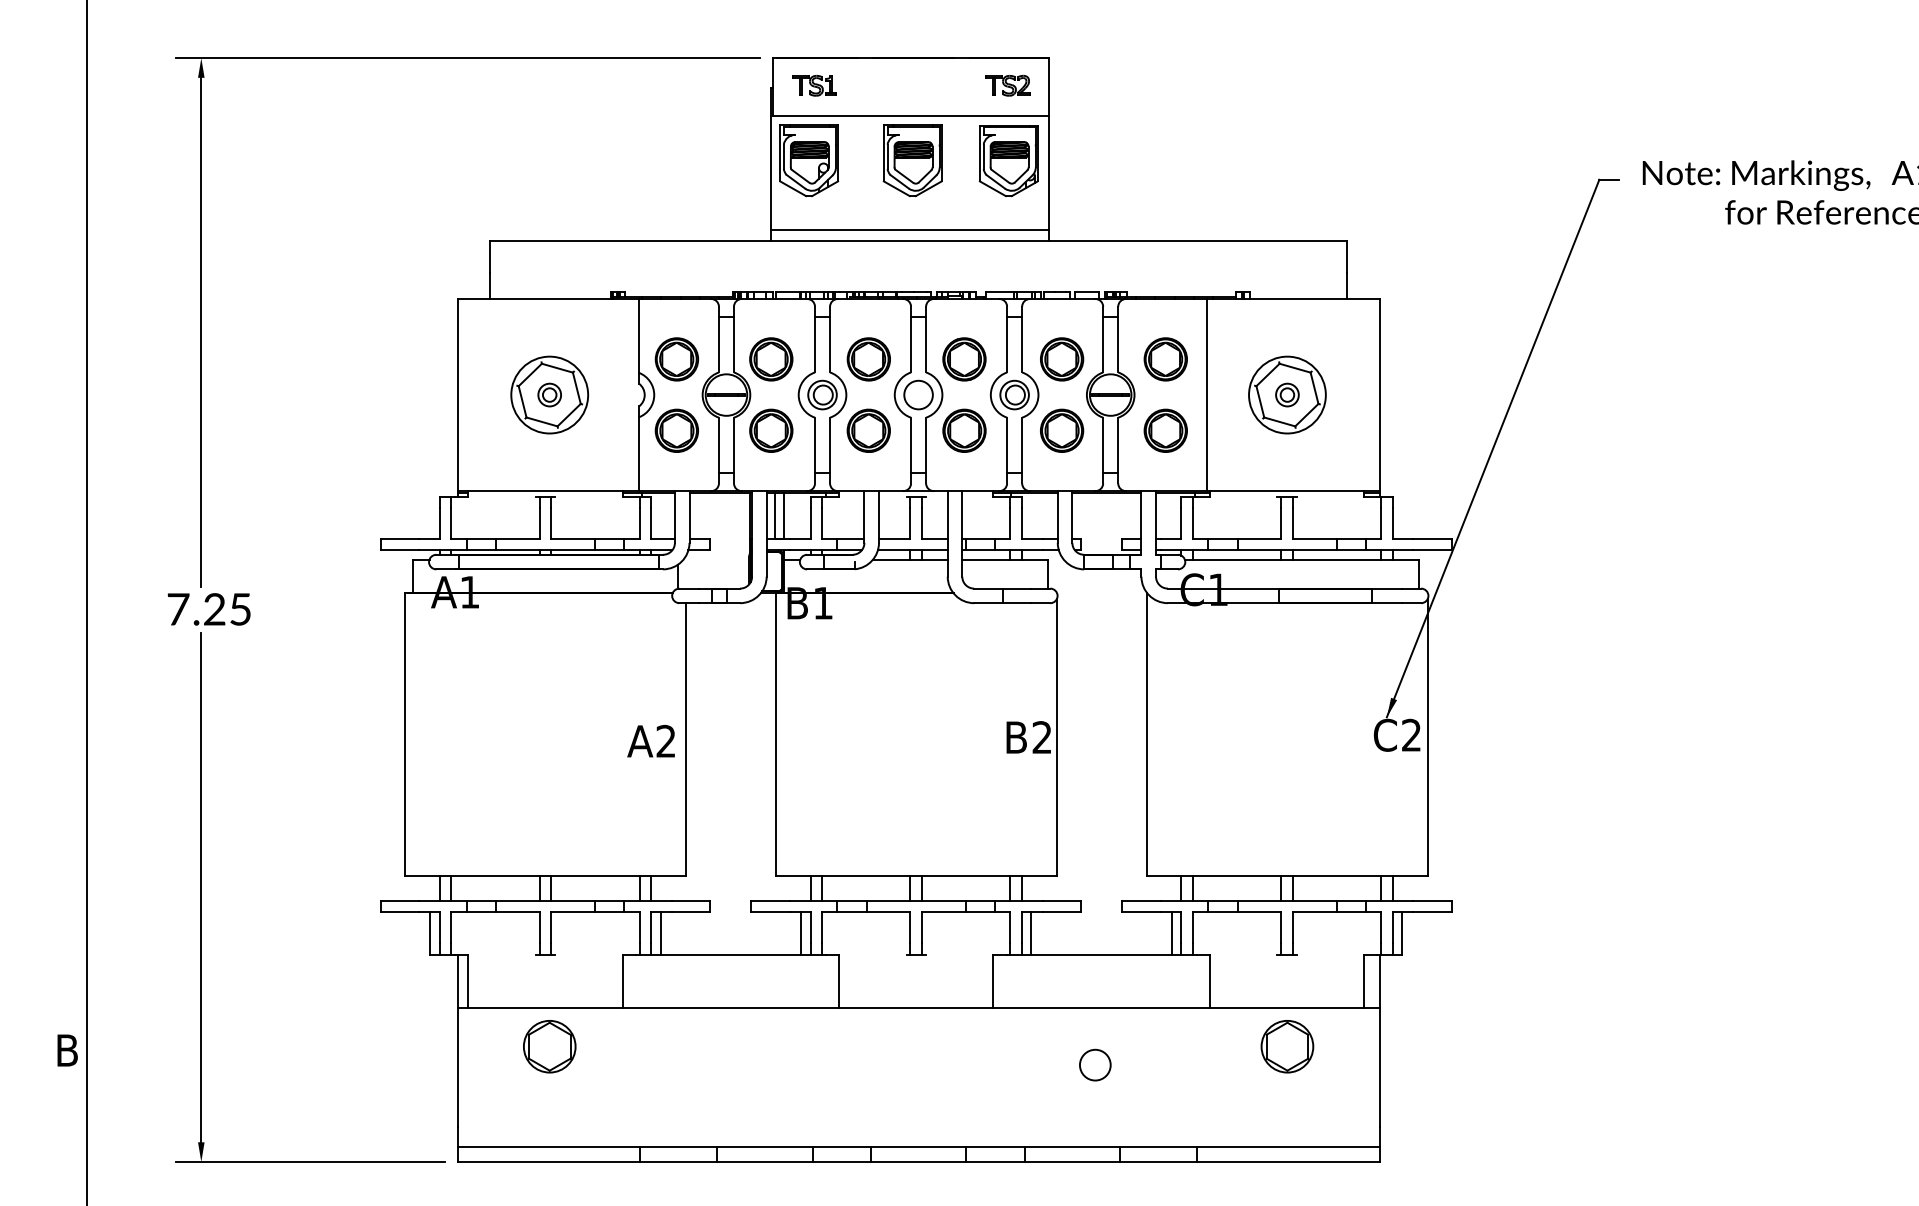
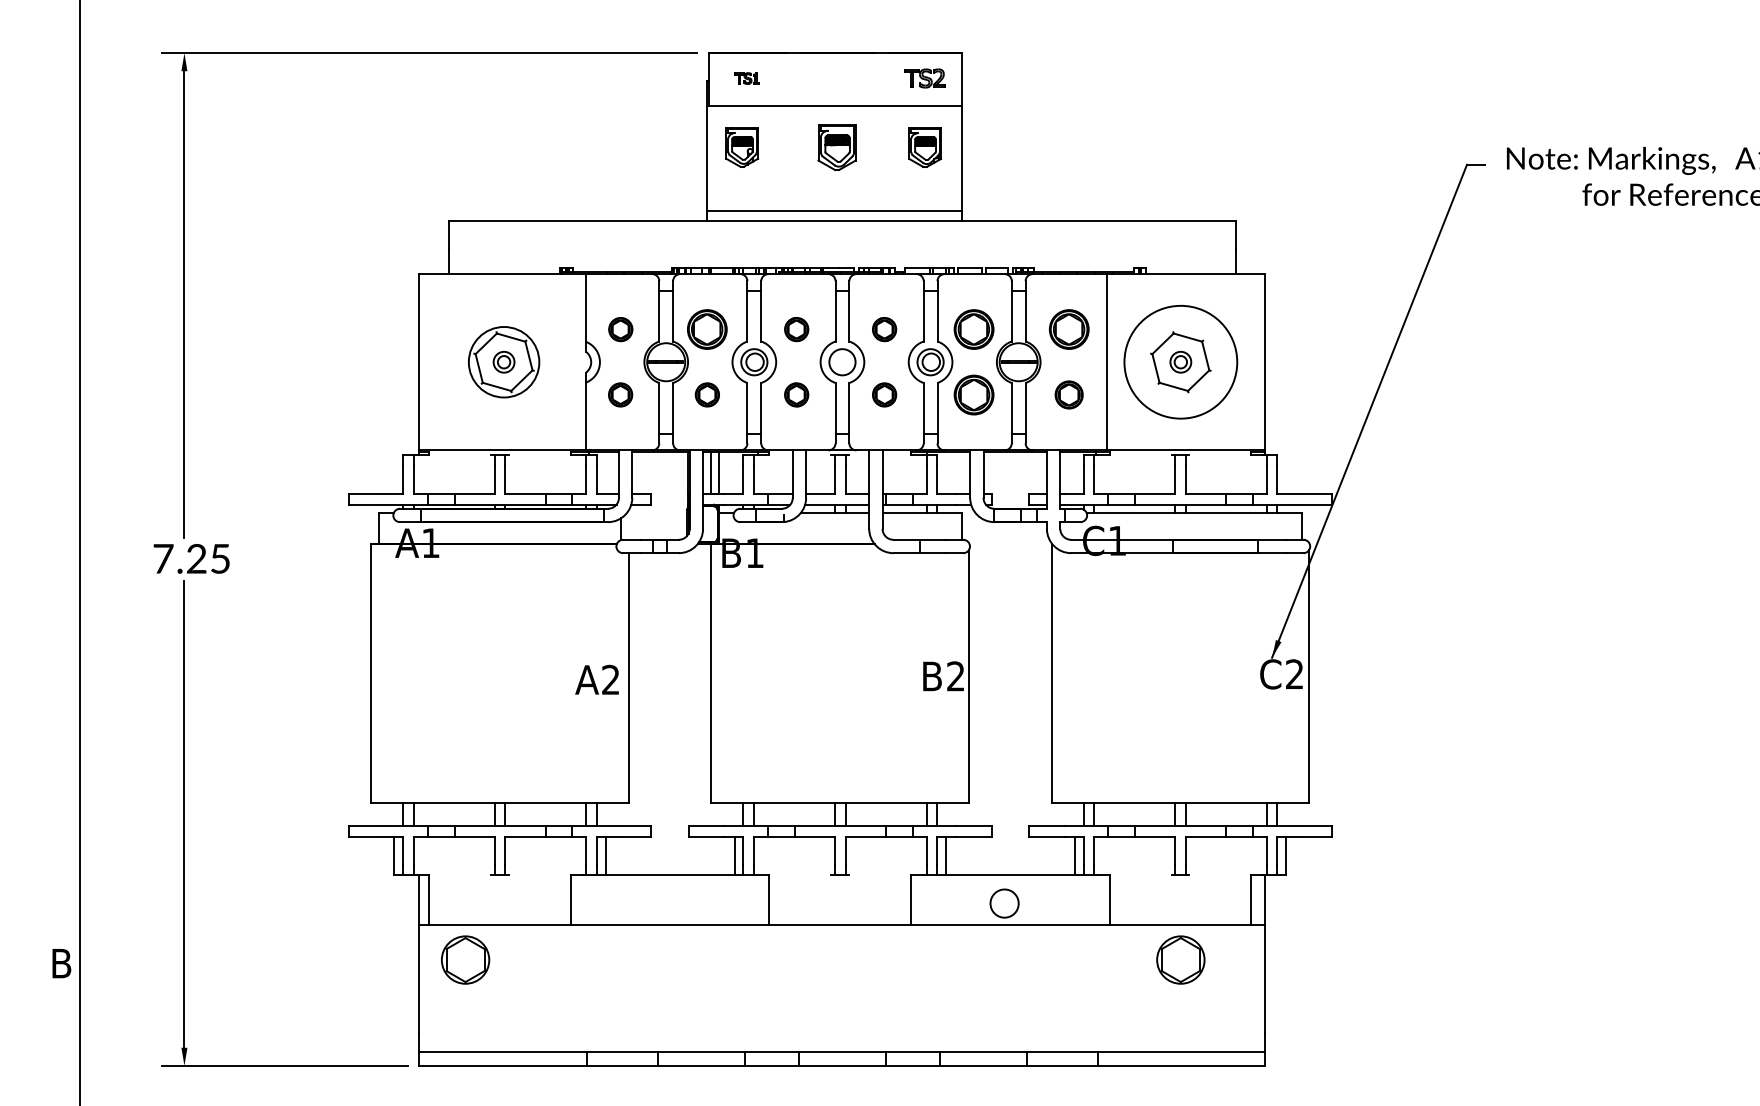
part: (814, 85) -> (746, 78), size x0.6
part: (809, 160) -> (742, 147), size x0.6
part: (912, 160) -> (836, 147), size x0.7
part: (1008, 161) -> (924, 147), size x0.6
part: (676, 359) -> (620, 329), size x0.6
part: (868, 359) -> (796, 329), size x0.6
part: (964, 359) -> (884, 329), size x0.6
circle: (1287, 394) -> (1180, 361), size x1.6
part: (676, 430) -> (620, 394), size x0.6
part: (771, 430) -> (707, 394), size x0.6
part: (868, 430) -> (796, 394), size x0.6
part: (964, 430) -> (884, 394), size x0.6
part: (1165, 430) -> (1068, 394), size x0.7
part: (549, 1046) -> (465, 959), moved
circle: (1095, 1064) -> (1004, 902), moved

